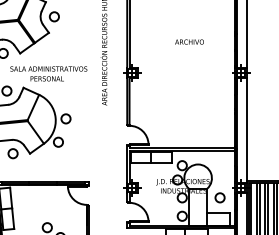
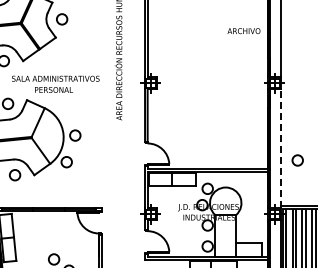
text: (189, 42) -> (243, 31), moved
line: (246, 130) -> (280, 148), solid -> dashed
circle: (219, 197) -> (297, 160), moved

